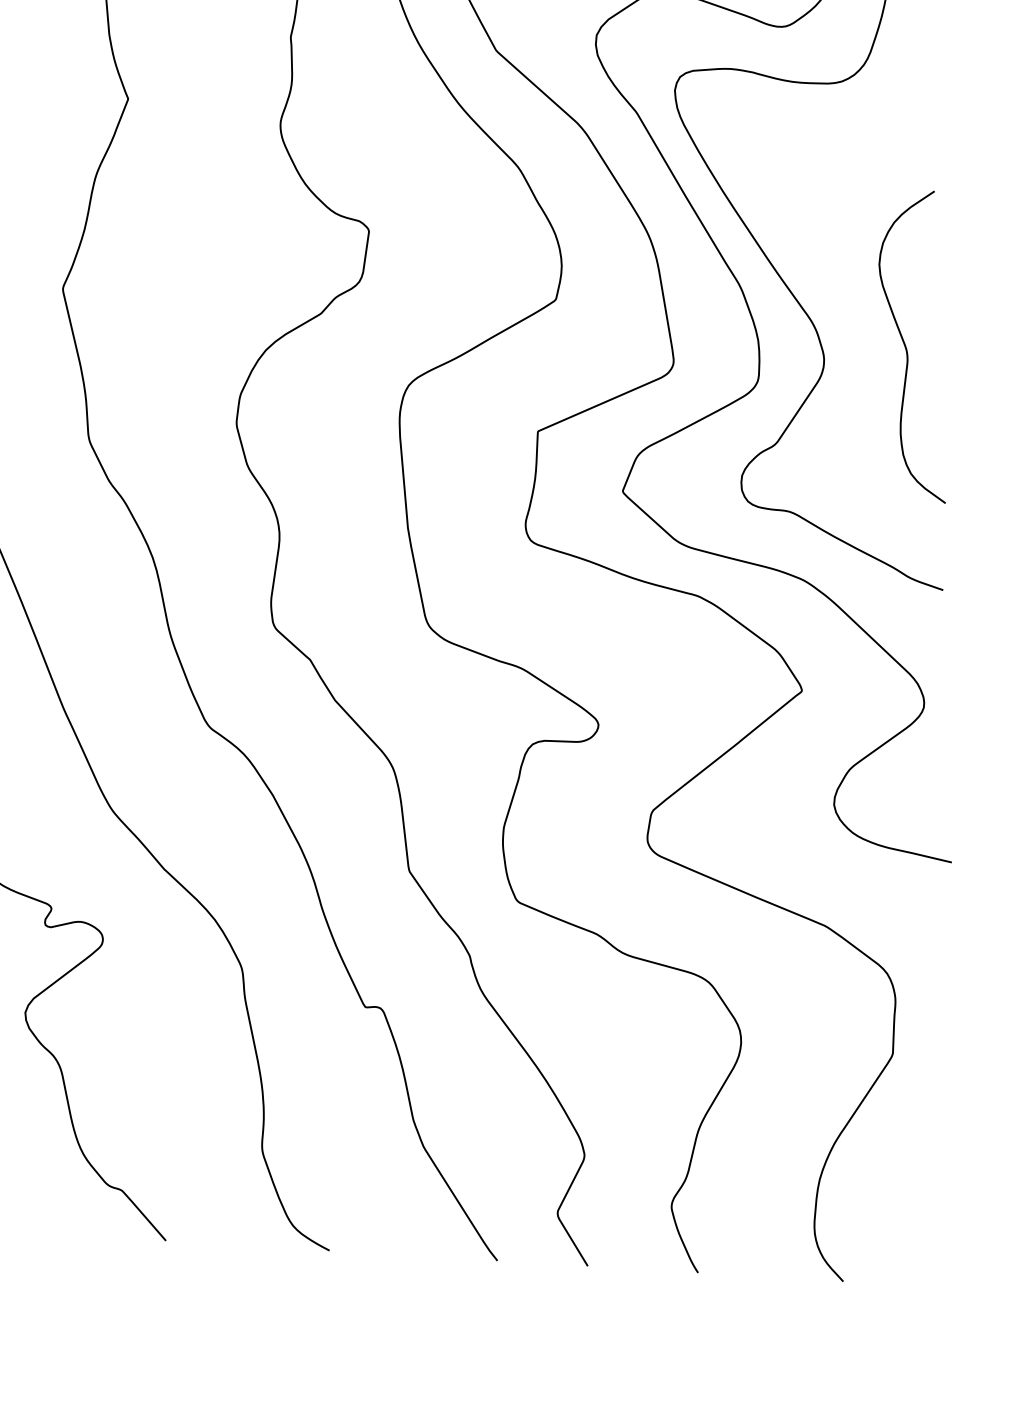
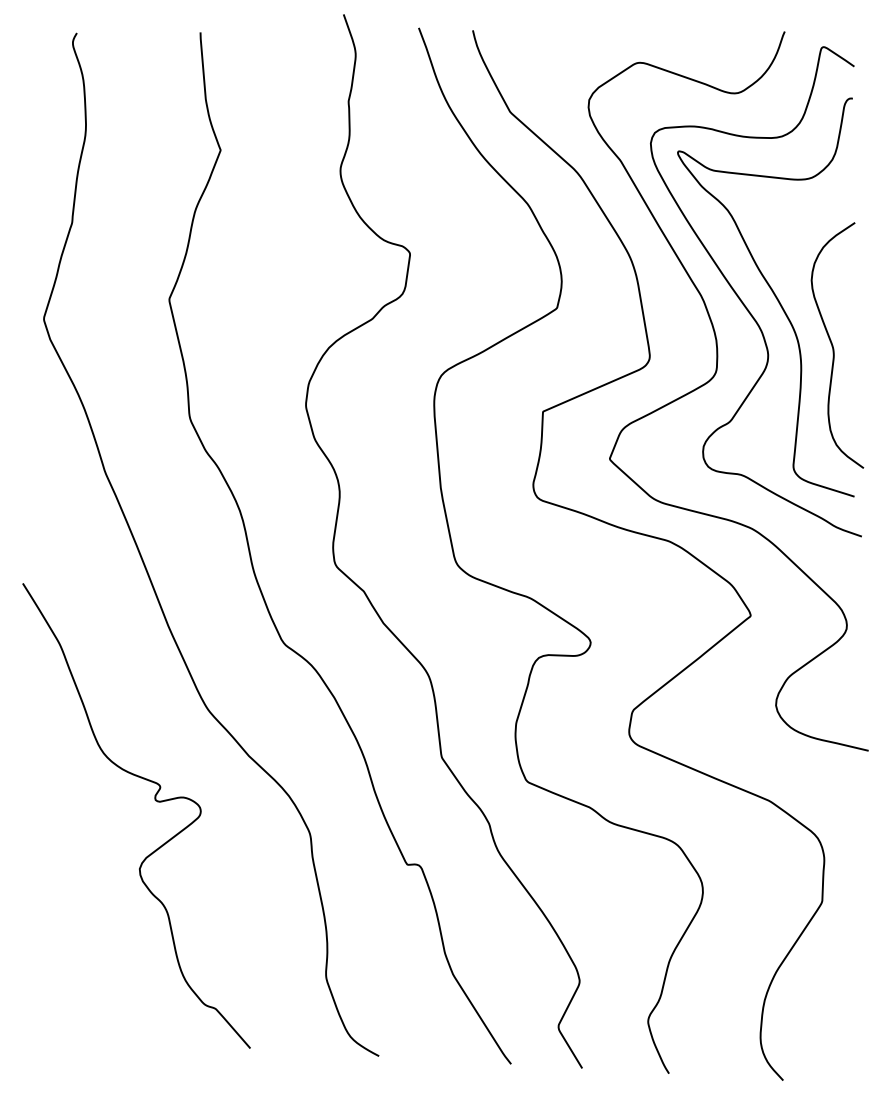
curve: (828, 278) -> (771, 291), added

